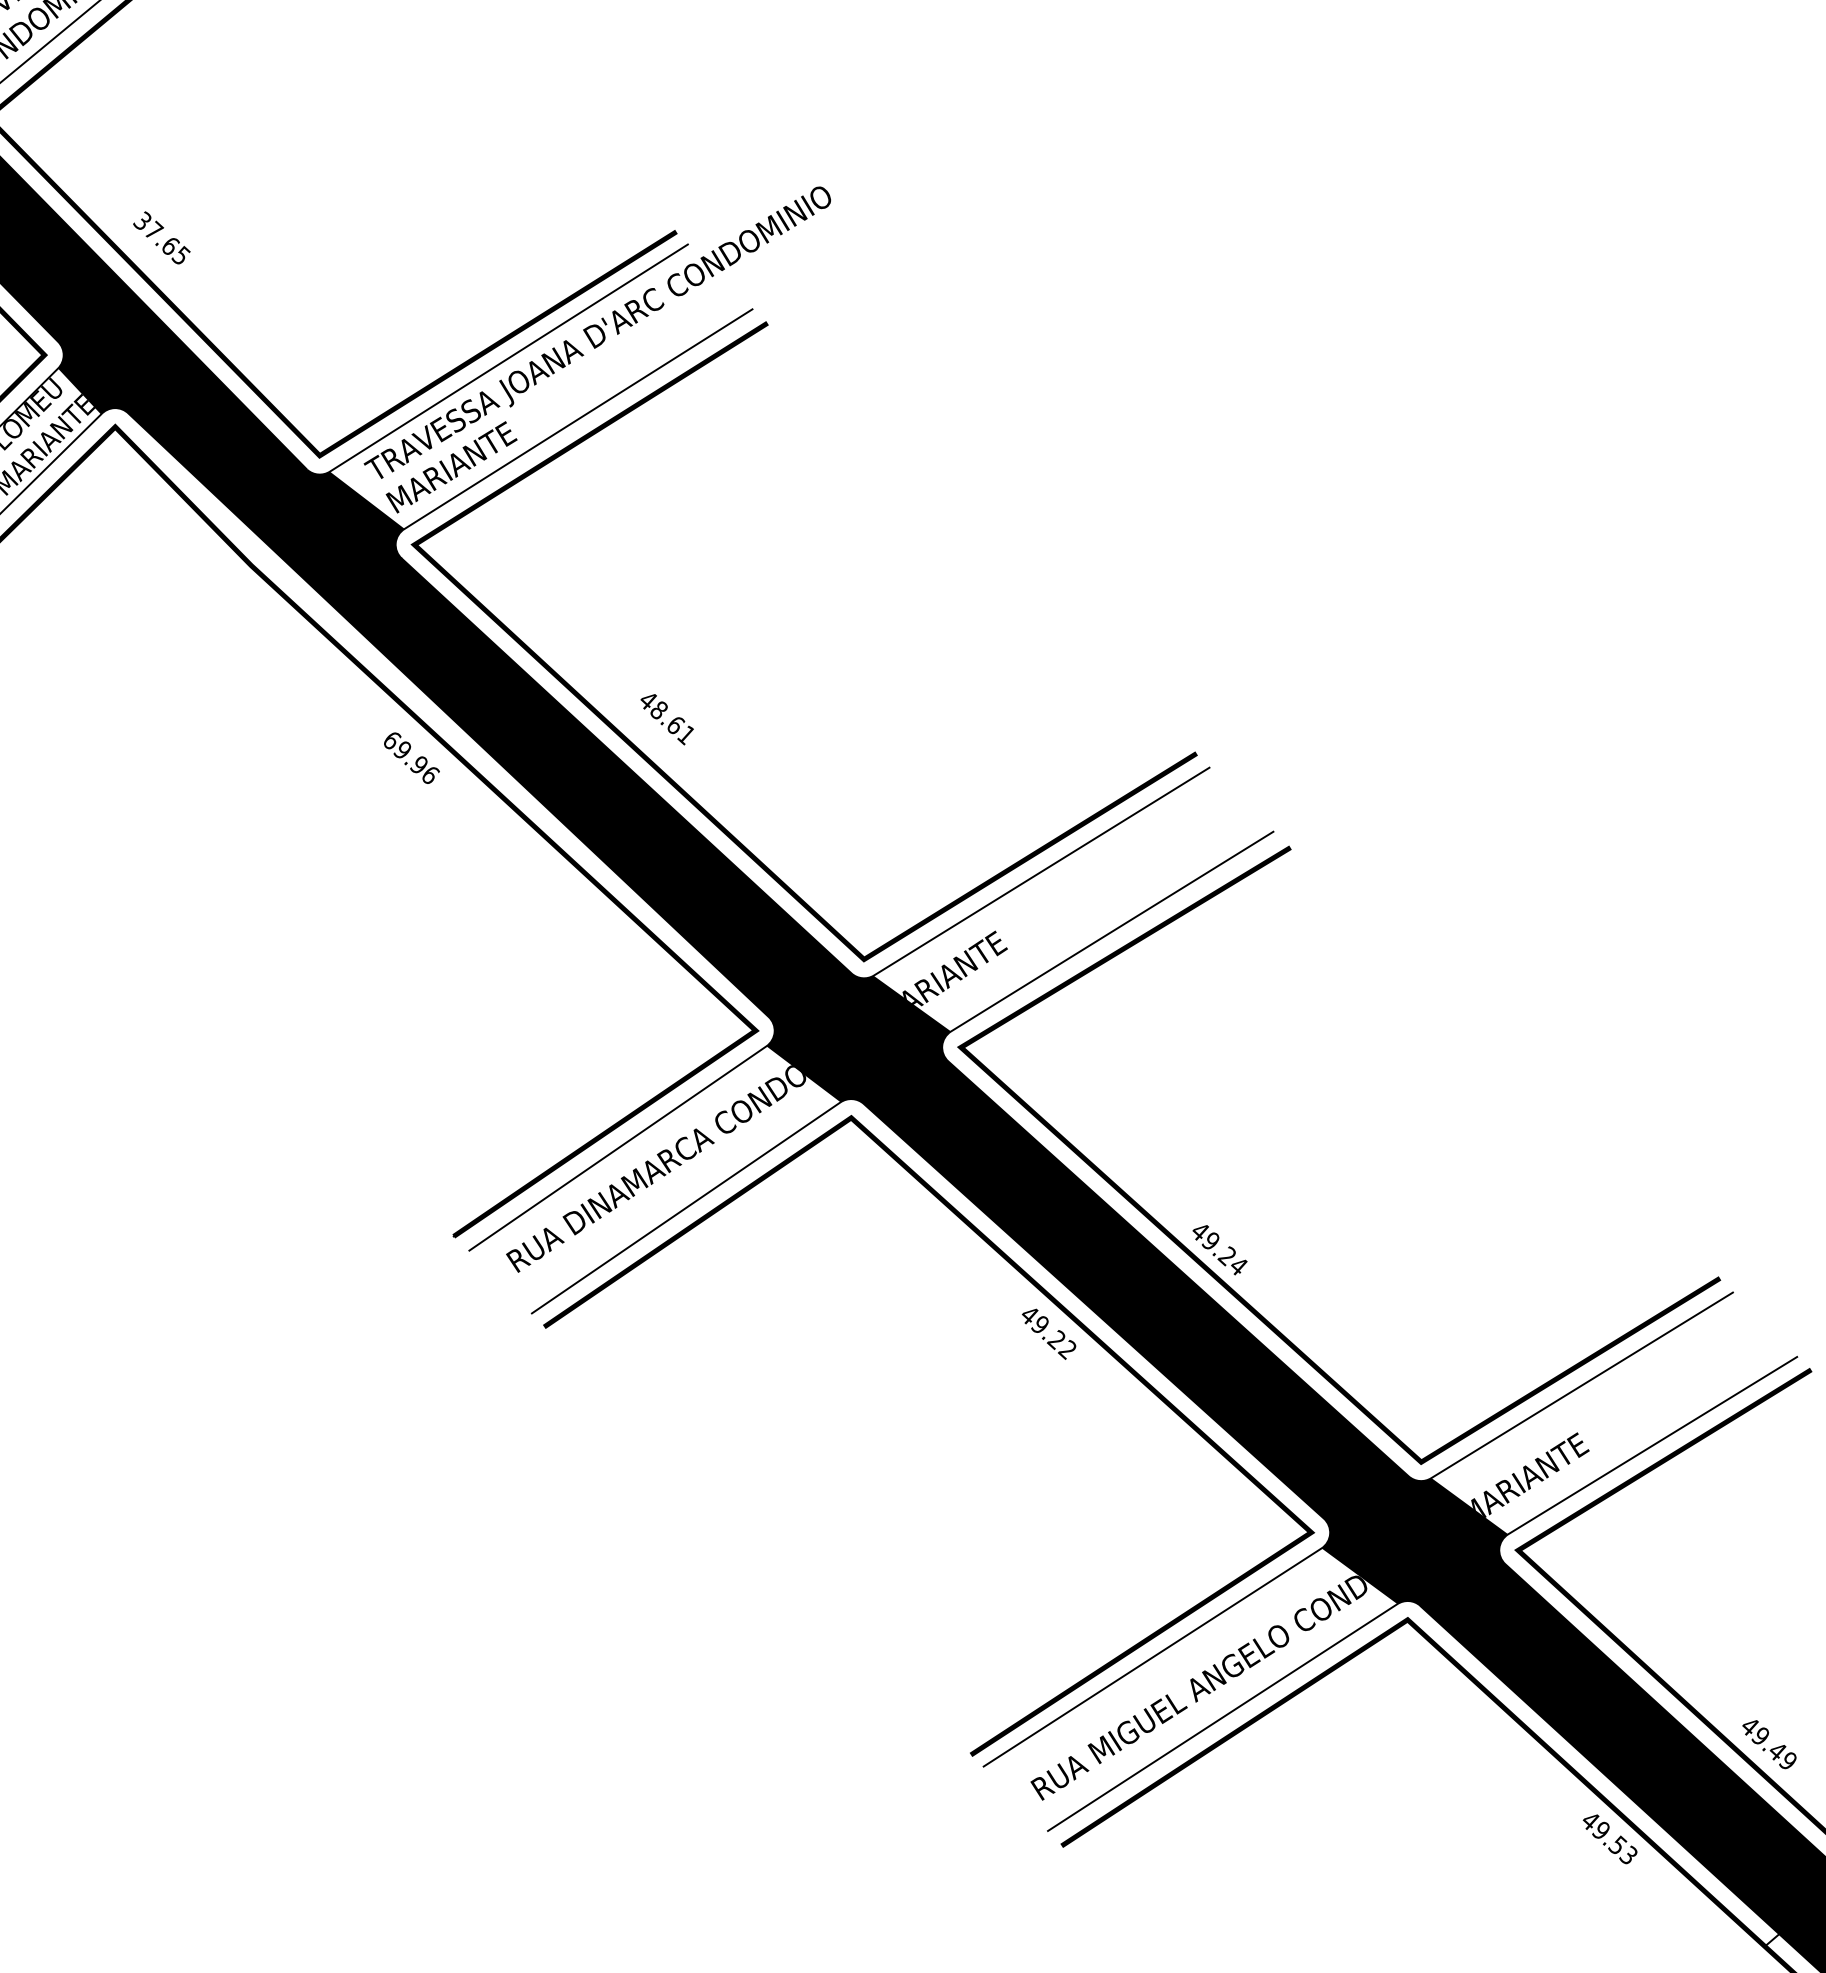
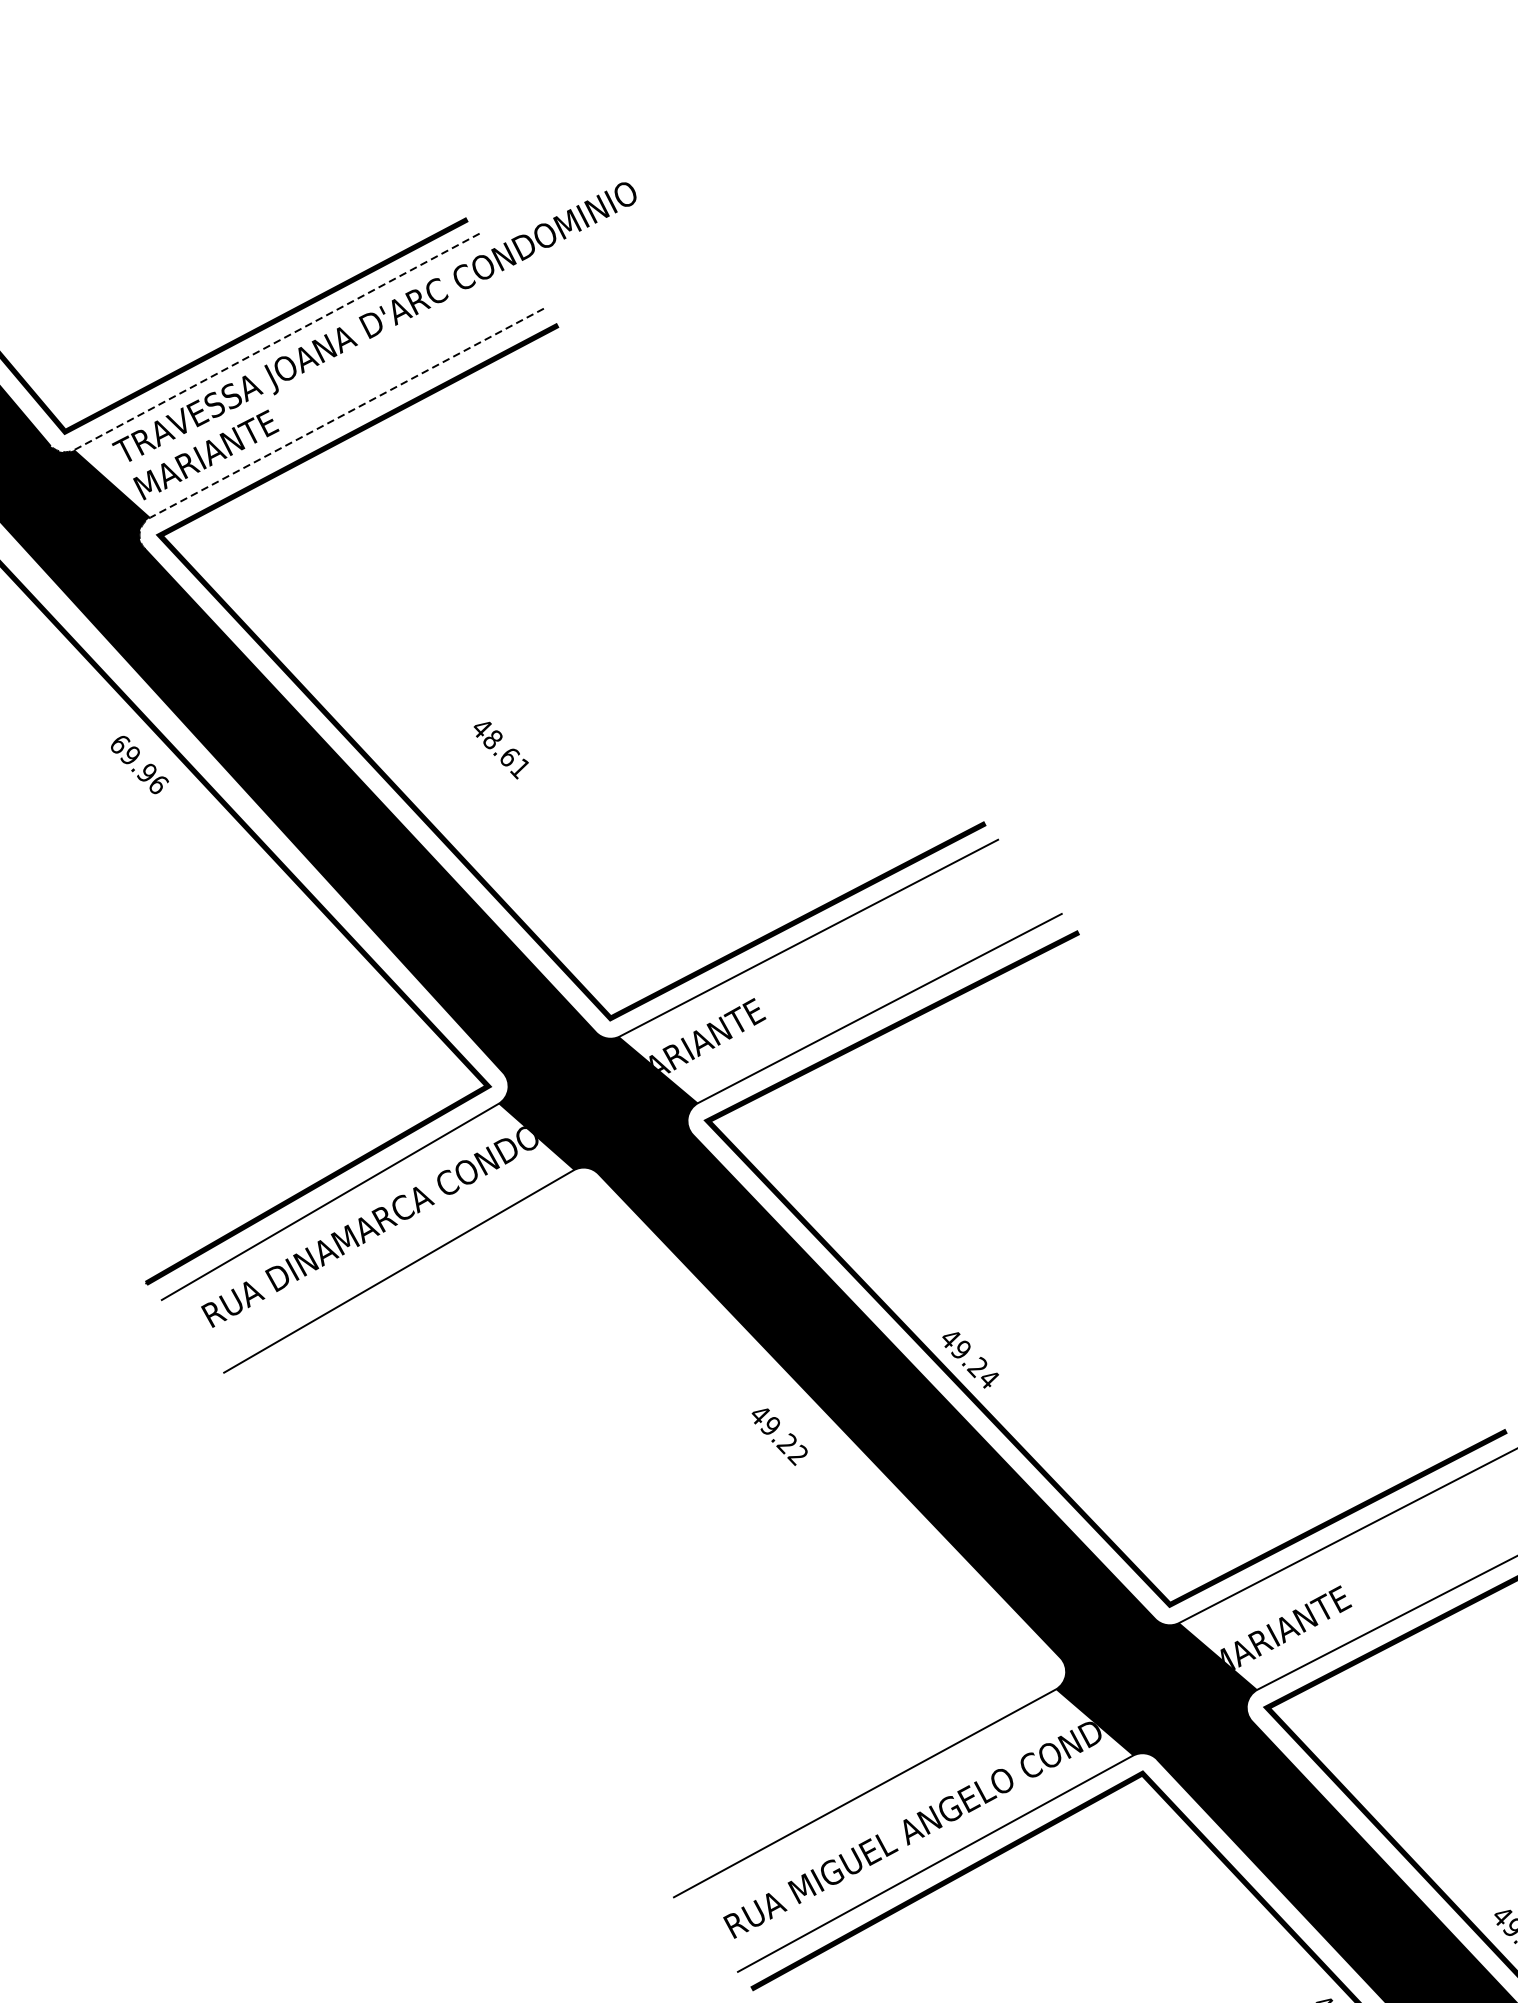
line: (496, 366) -> (262, 349), solid -> dashed
line: (558, 431) -> (324, 425), solid -> dashed
text: (666, 719) -> (500, 750), moved
line: (1048, 1299) -> (781, 1399), removed

